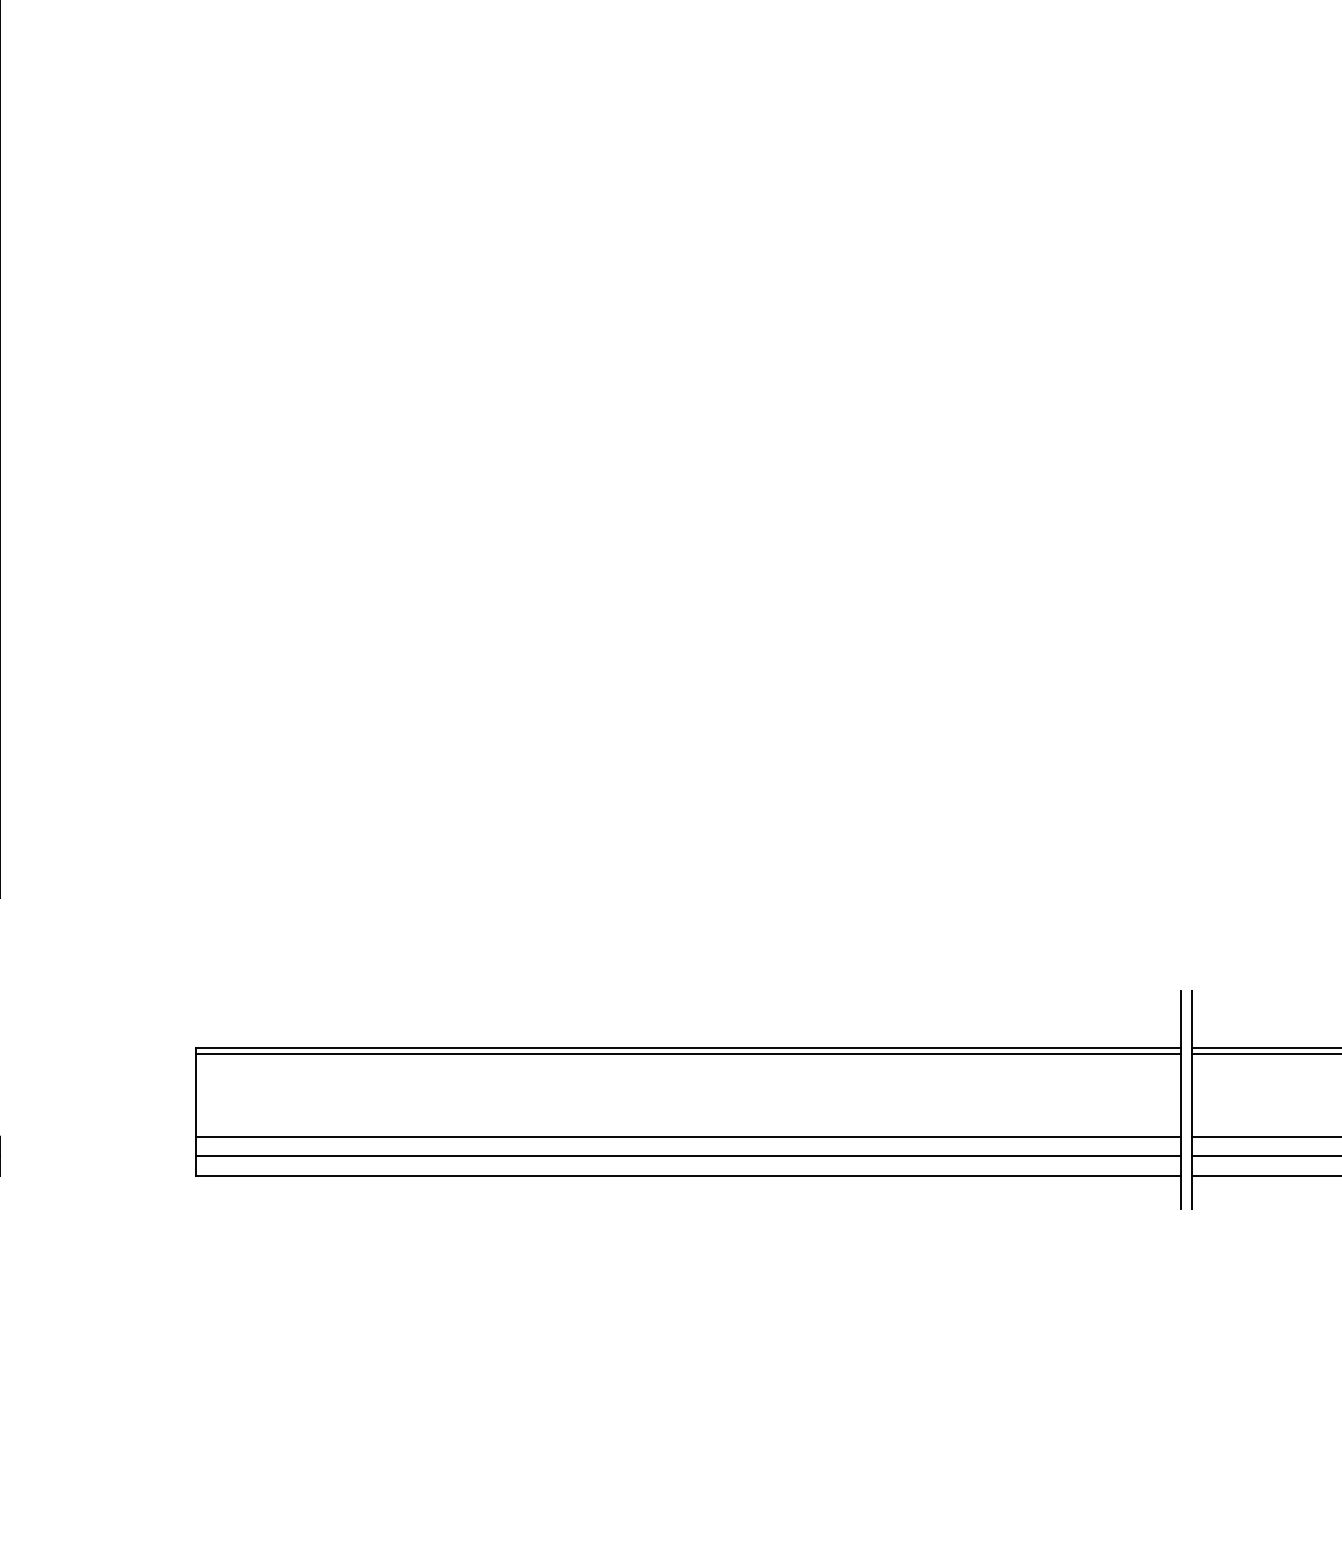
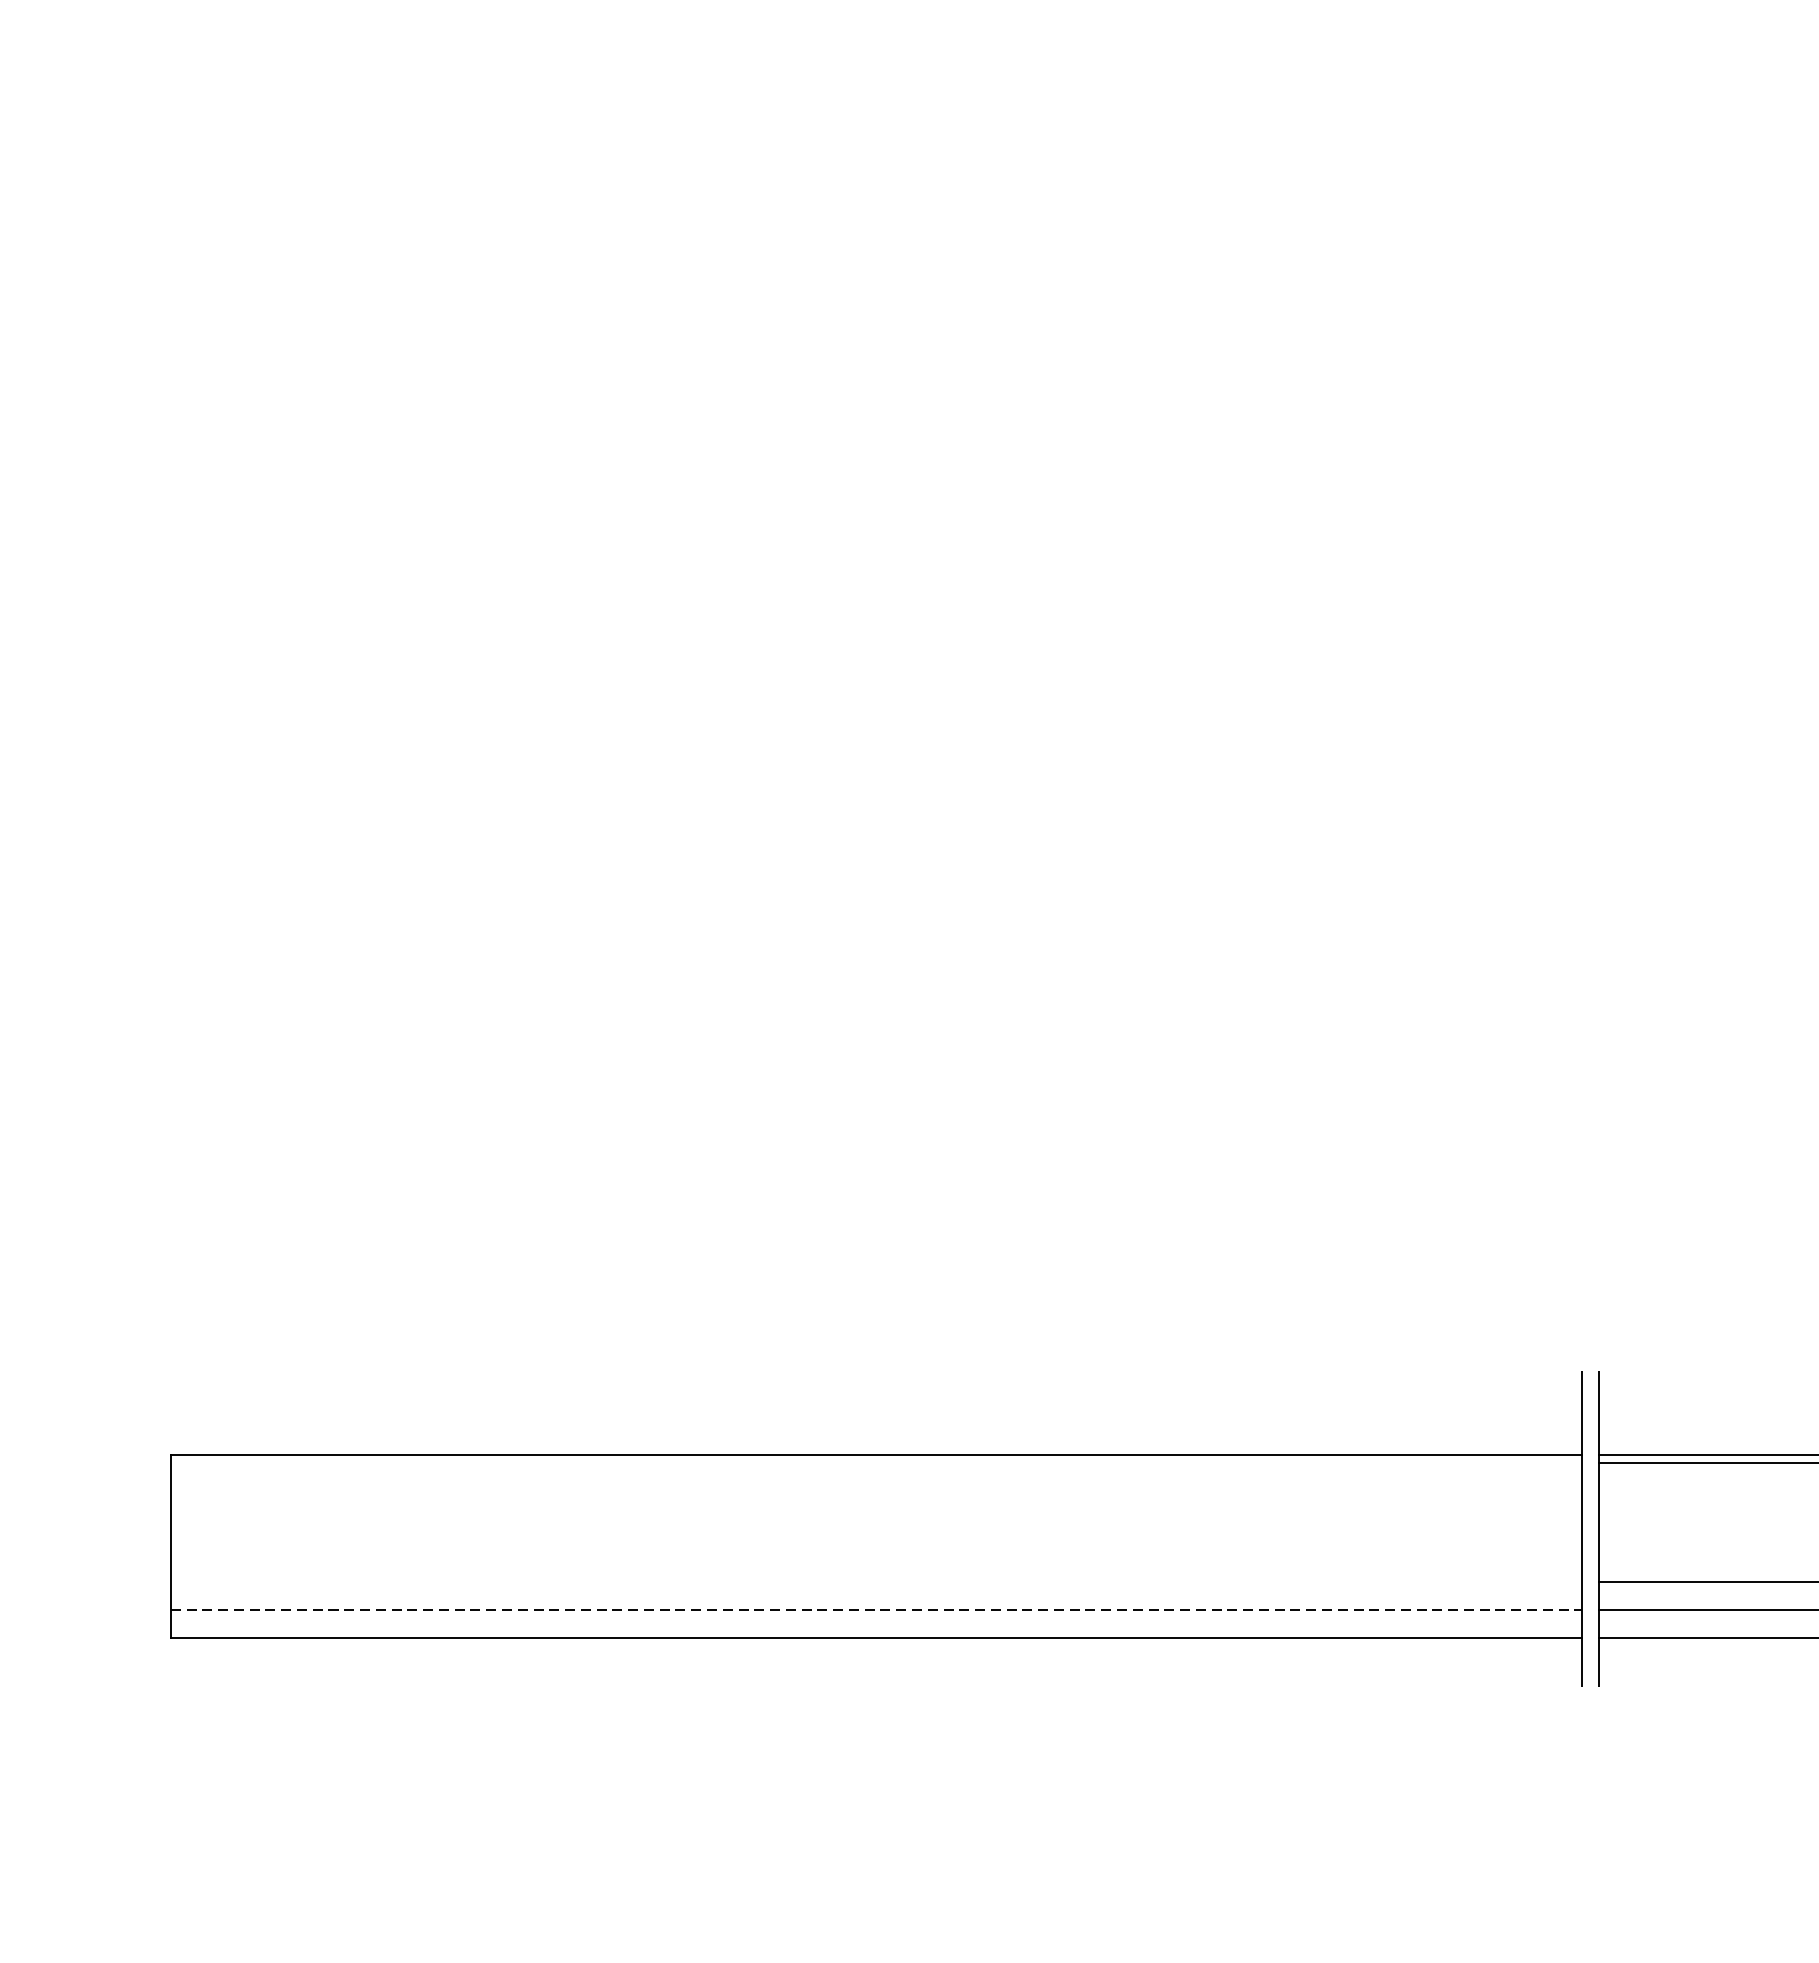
line: (688, 1054) -> (876, 1464), removed
line: (688, 1136) -> (876, 1581), removed
line: (689, 1156) -> (877, 1610), solid -> dashed

